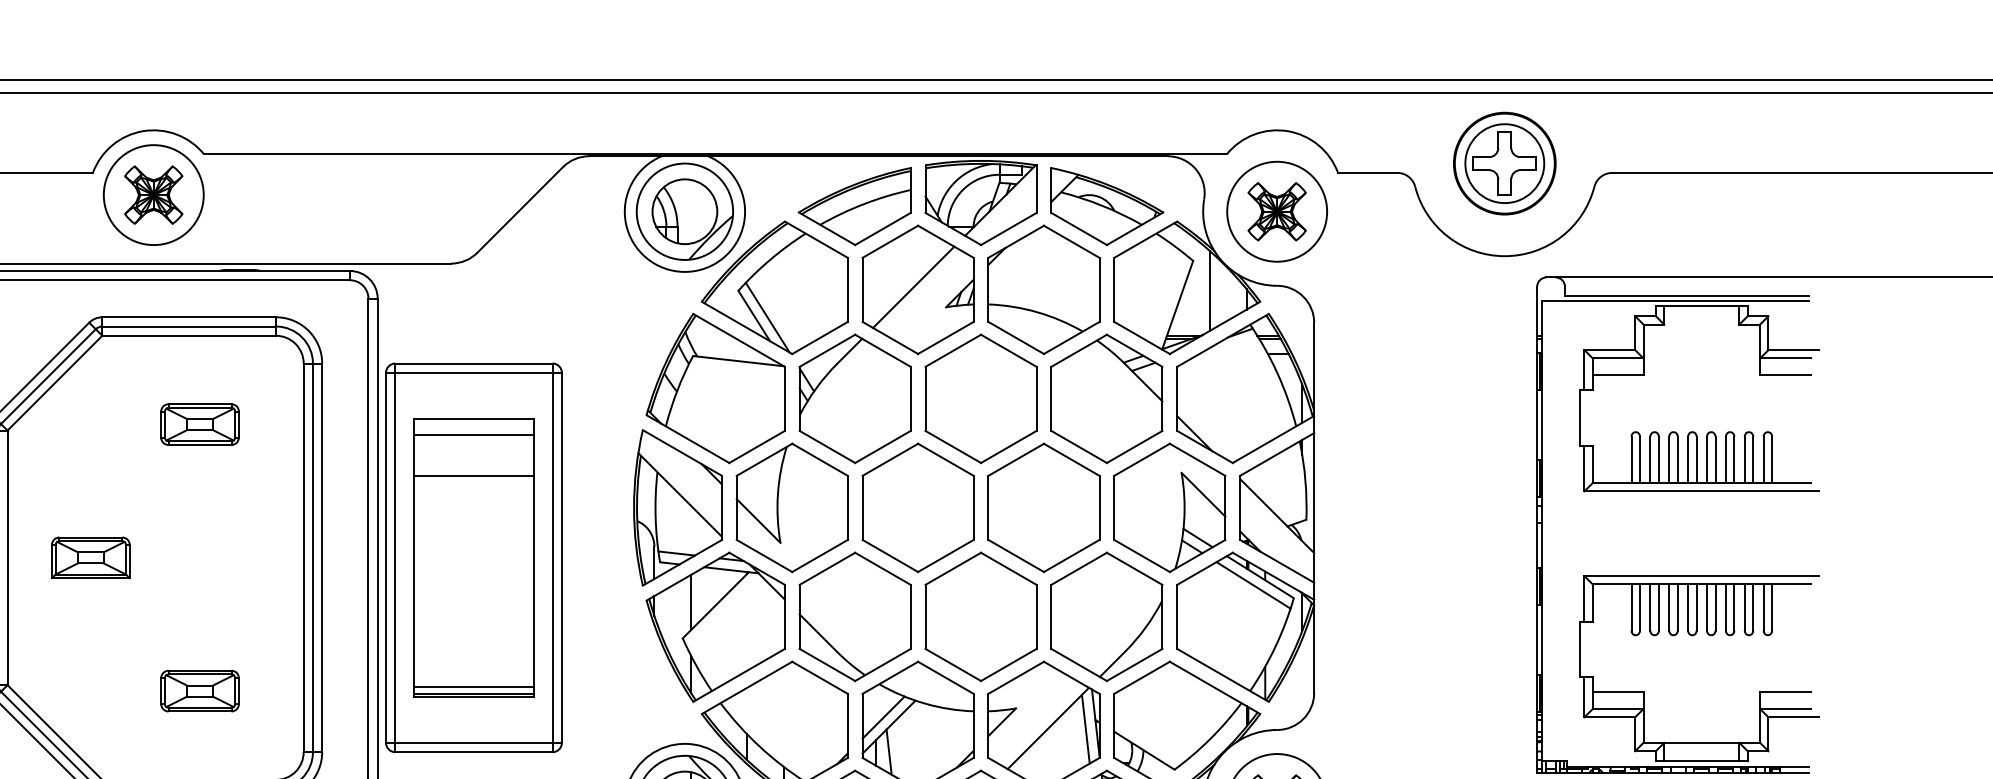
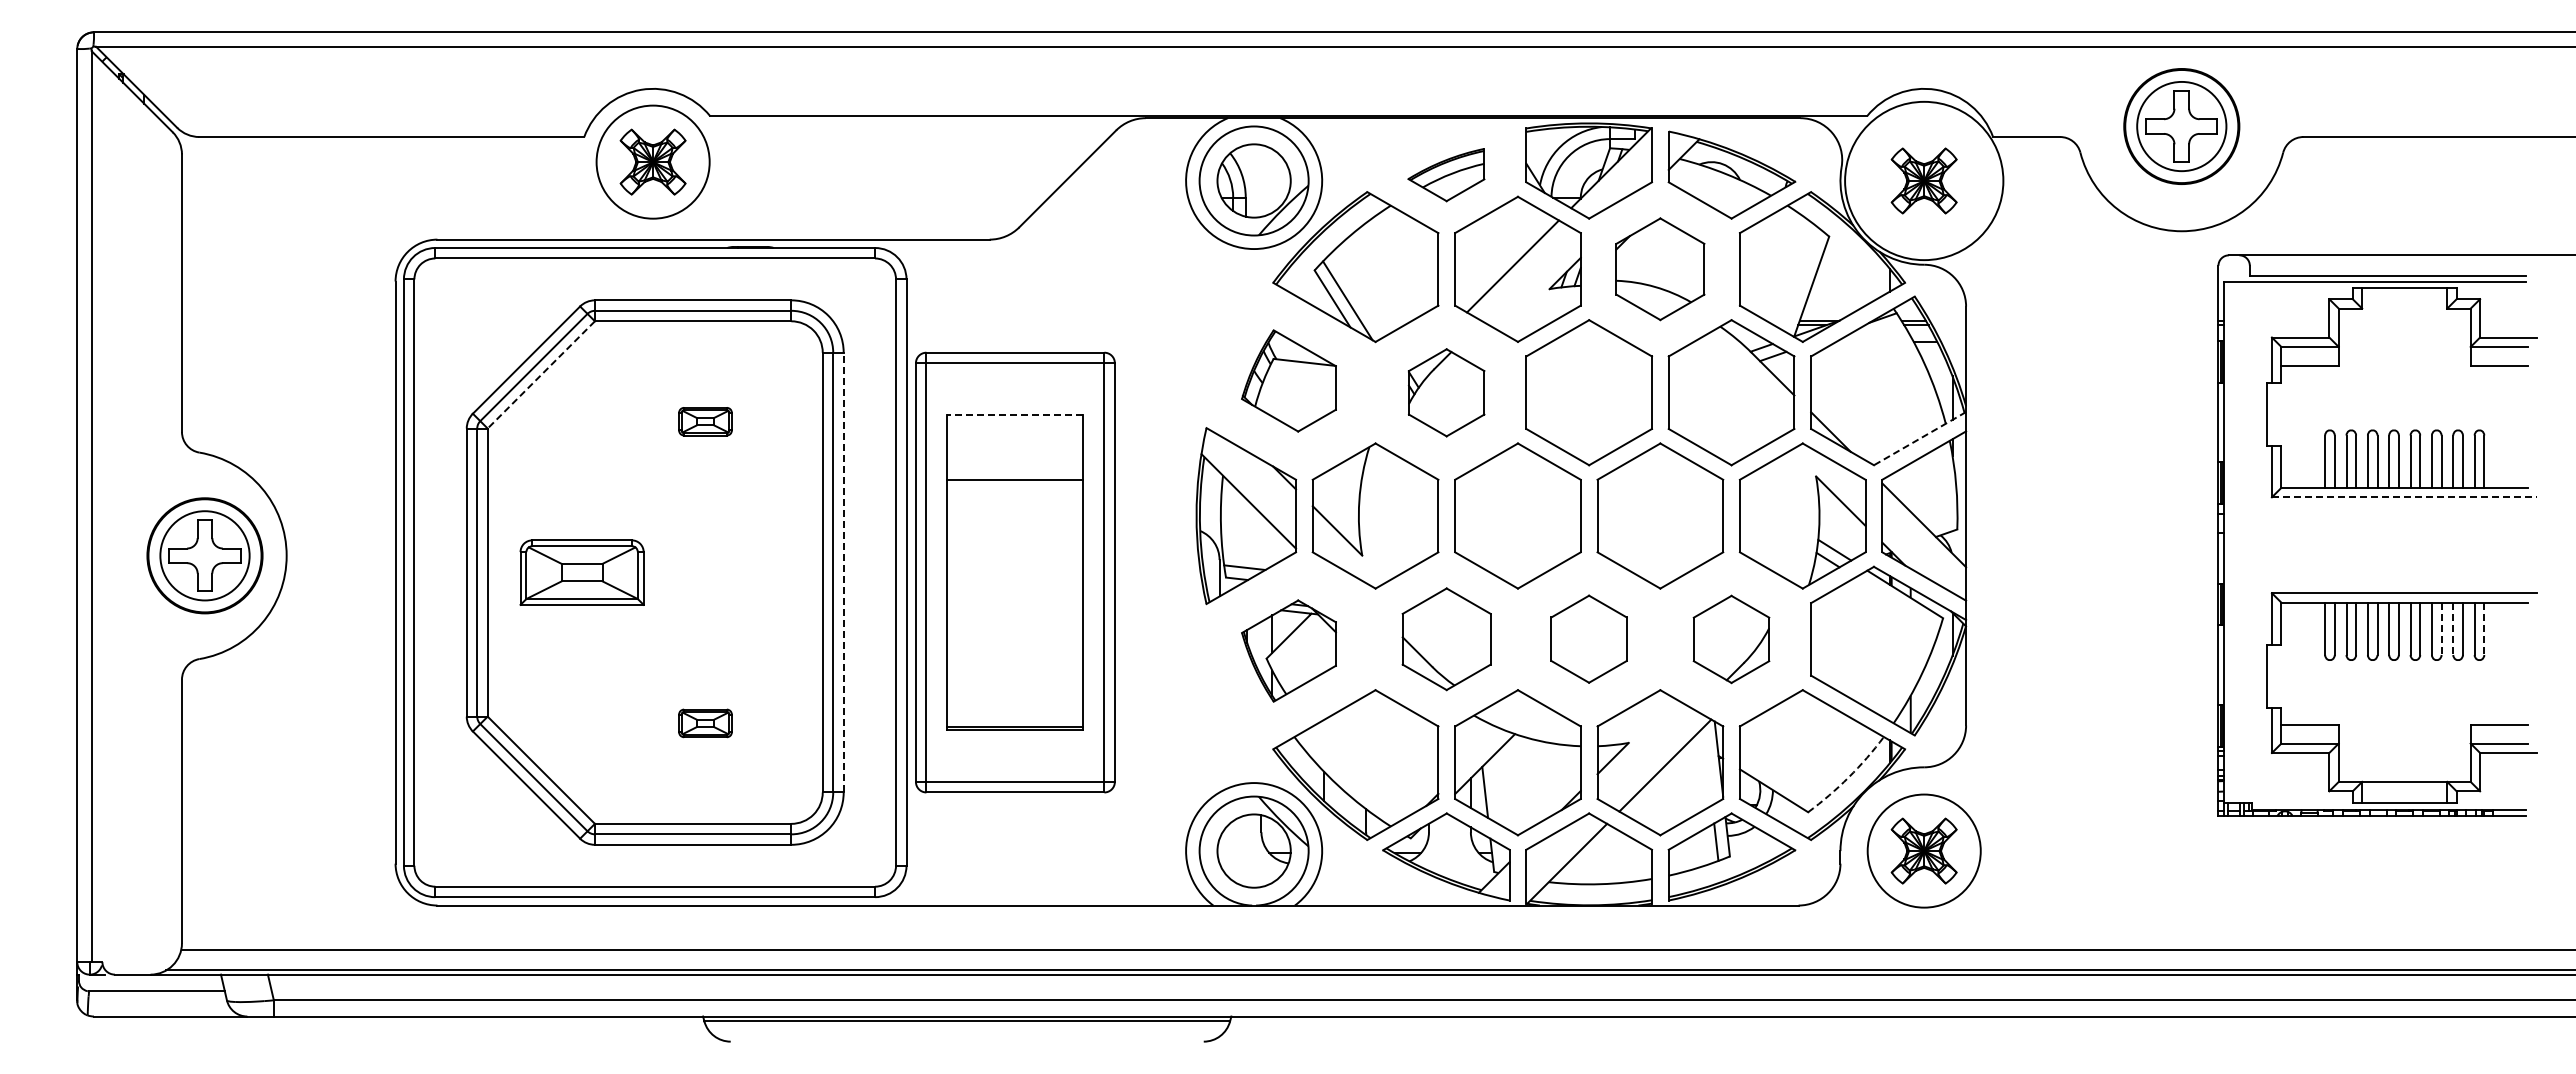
part: (854, 206) -> (1446, 174), size x0.6
circle: (1276, 211) -> (1923, 180), size x1.4
part: (1044, 289) -> (1660, 268), size x0.7
line: (1209, 290) -> (1847, 270), removed
line: (55, 382) -> (541, 374), solid -> dashed
part: (715, 388) -> (1288, 380), size x0.6
part: (854, 398) -> (1446, 392), size x0.6
line: (473, 419) -> (1014, 415), solid -> dashed
part: (200, 424) -> (705, 421), size x0.6
line: (474, 434) -> (1015, 433), removed
line: (1272, 439) -> (1919, 438), solid -> dashed
line: (1701, 491) -> (2404, 497), solid -> dashed
part: (90, 557) -> (581, 572), size x1.4
line: (322, 557) -> (843, 572), solid -> dashed
line: (1253, 585) -> (1897, 603), removed
line: (1734, 608) -> (2441, 629), solid -> dashed
line: (1744, 608) -> (2453, 629), solid -> dashed
line: (1772, 608) -> (2484, 629), solid -> dashed
part: (854, 616) -> (1446, 638), size x0.7
part: (980, 616) -> (1588, 638), size x0.6
part: (1106, 616) -> (1731, 639), size x0.6
part: (715, 626) -> (1288, 650), size x0.6
line: (474, 686) -> (1015, 718), removed
part: (200, 691) -> (705, 723), size x0.6
line: (883, 717) -> (1478, 753), removed
line: (1085, 729) -> (1707, 766), removed
arc: (1210, 738) -> (1848, 777), solid -> dashed

